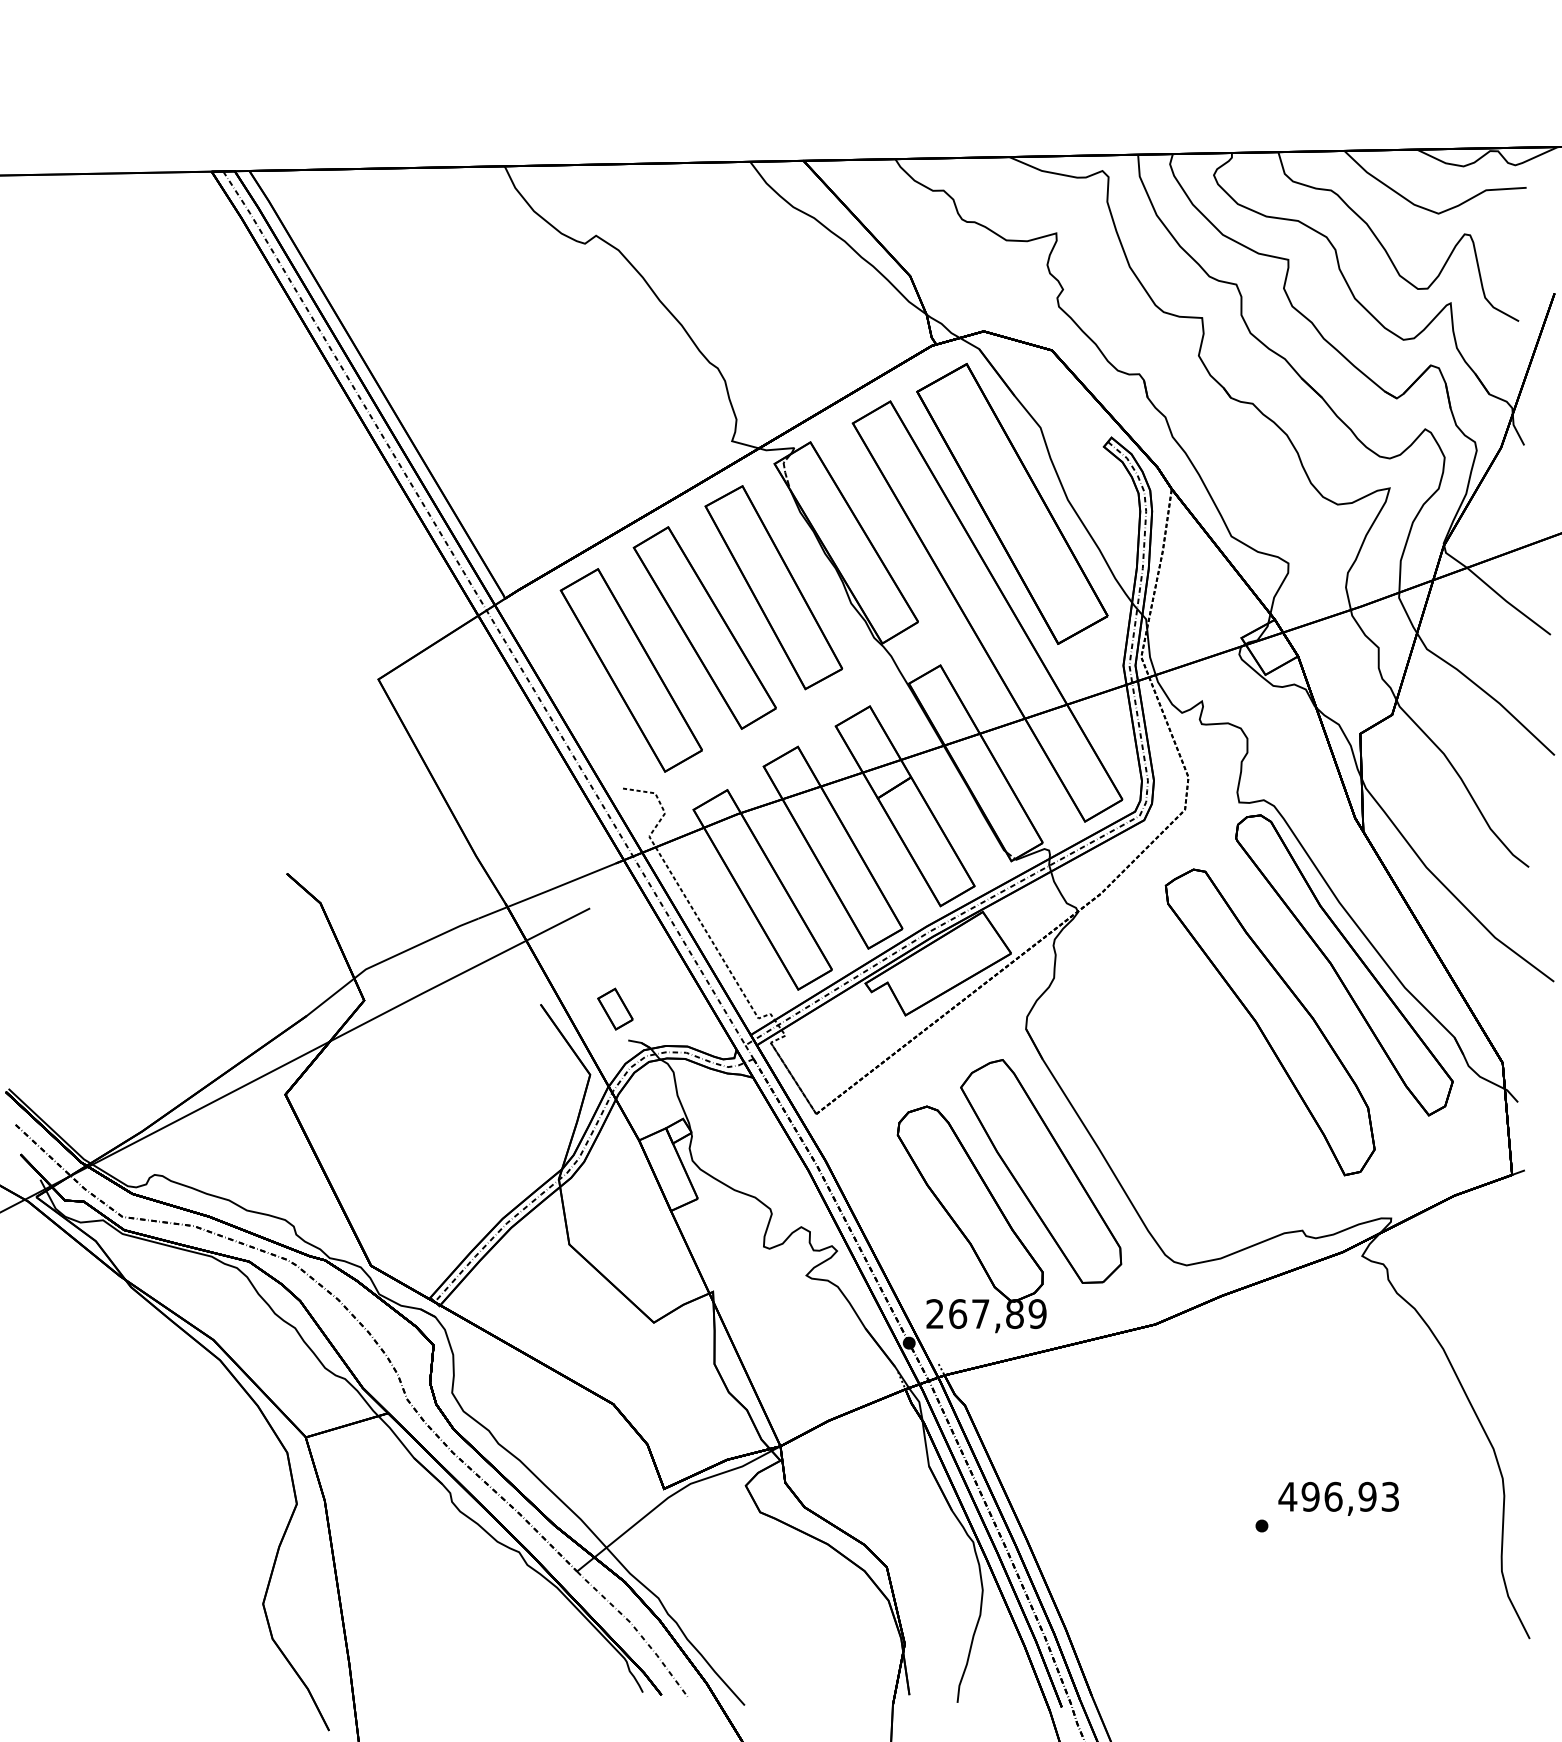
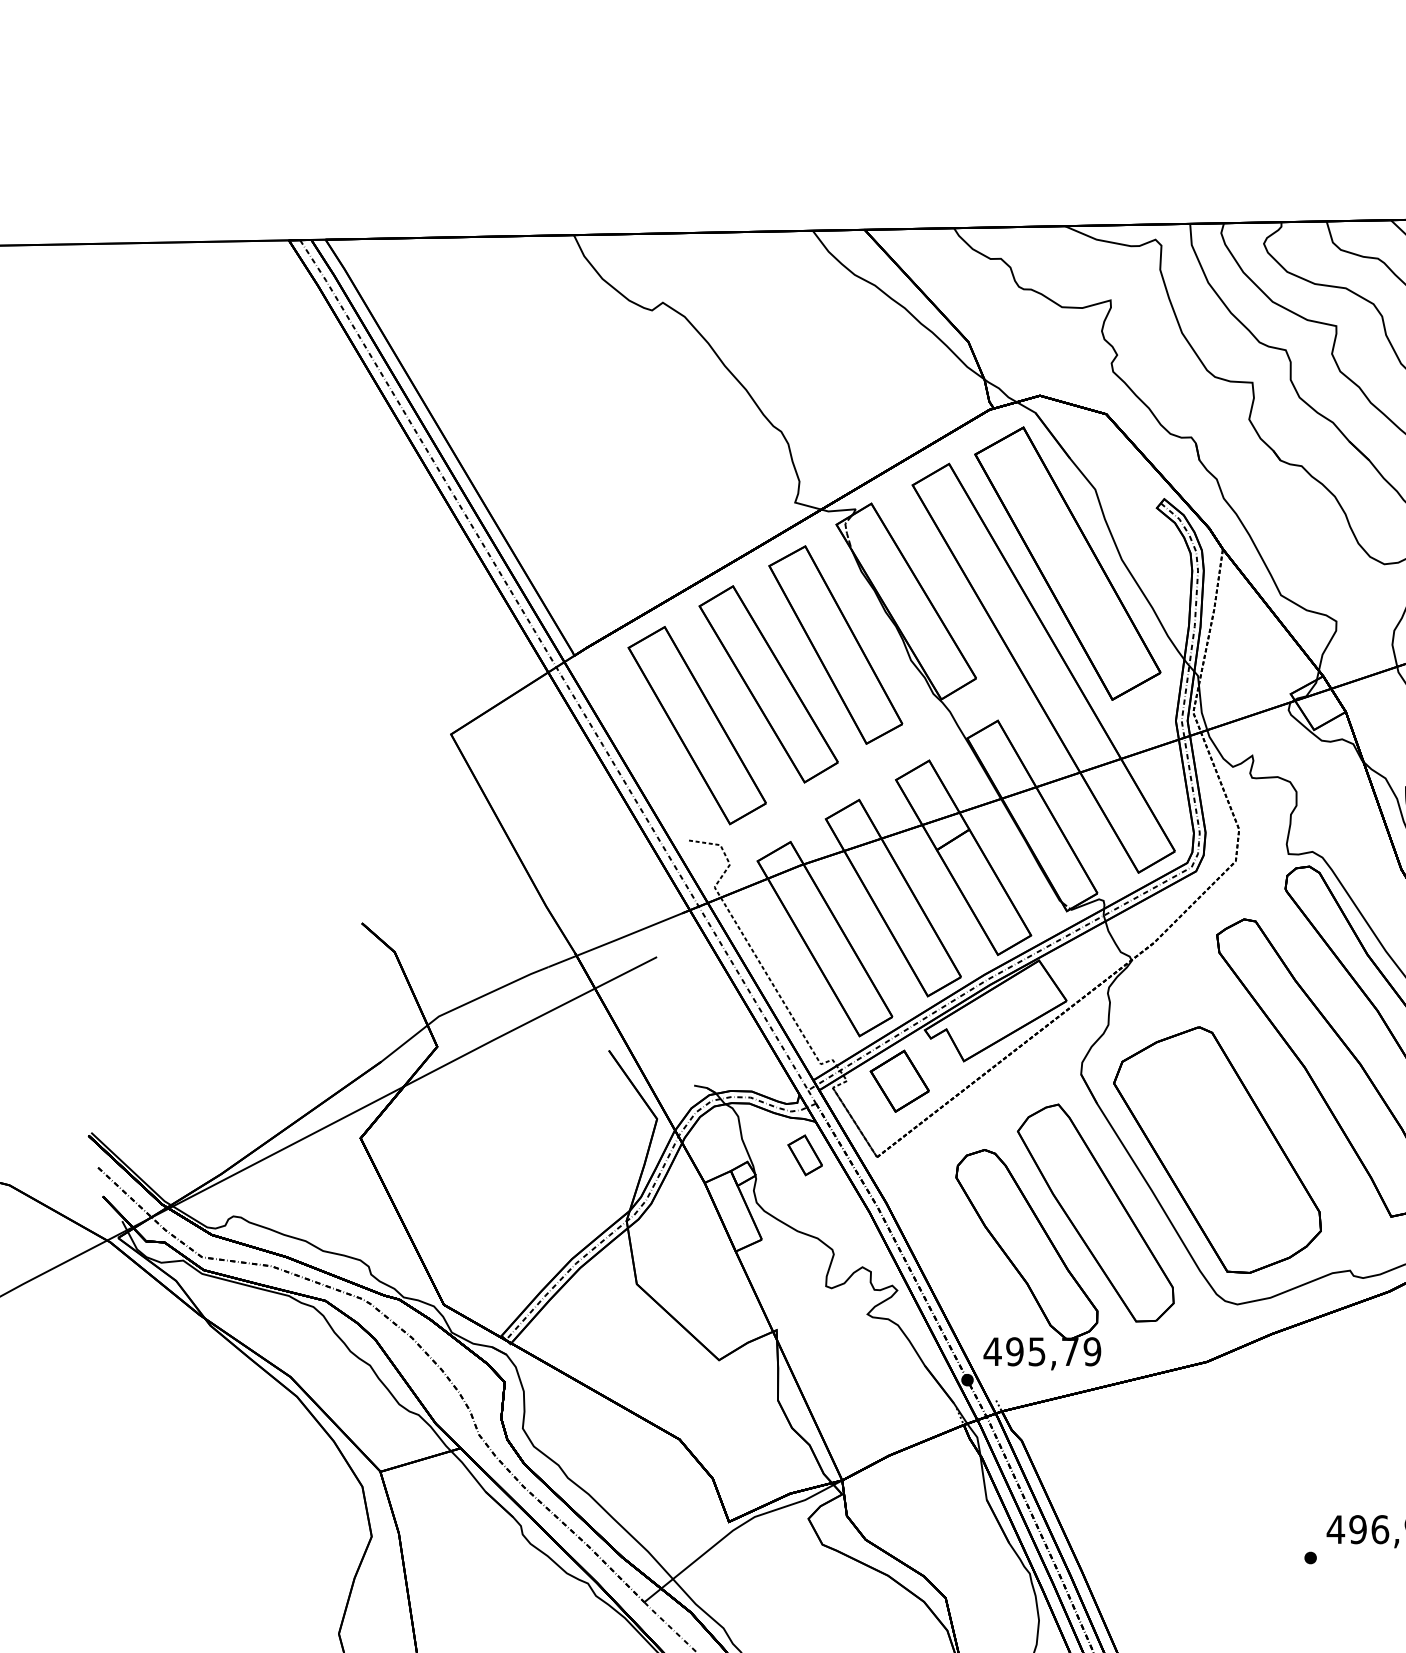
part: (615, 1008) -> (805, 1154), moved
part: (839, 1035) -> (899, 1080), added
part: (1165, 1106) -> (1216, 1149), added
text: (974, 1314) -> (1031, 1352), 267,89 -> 495,79

